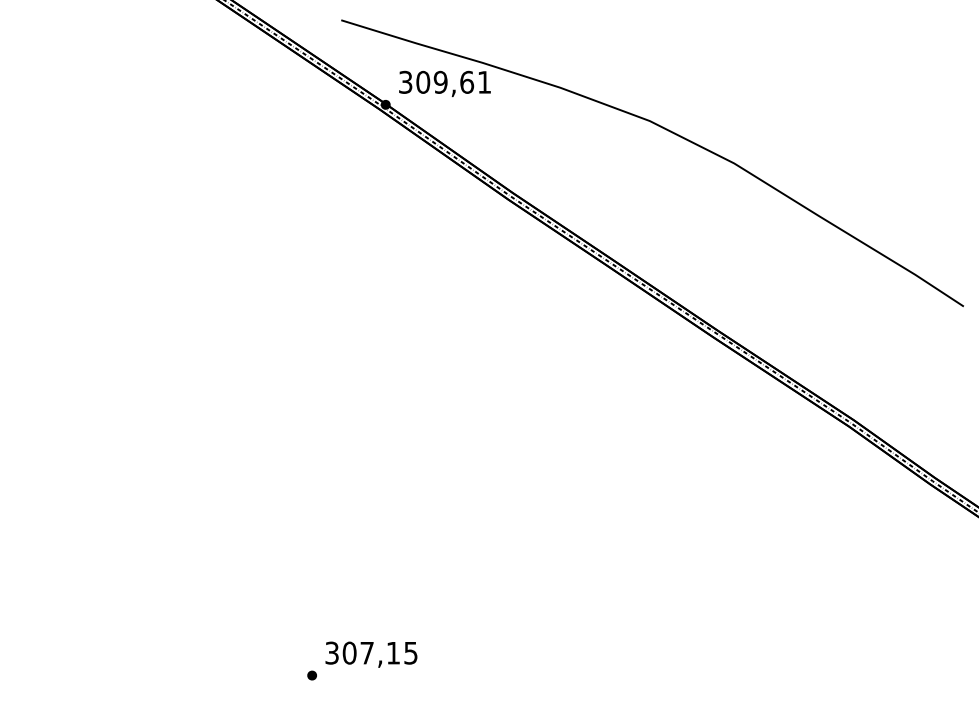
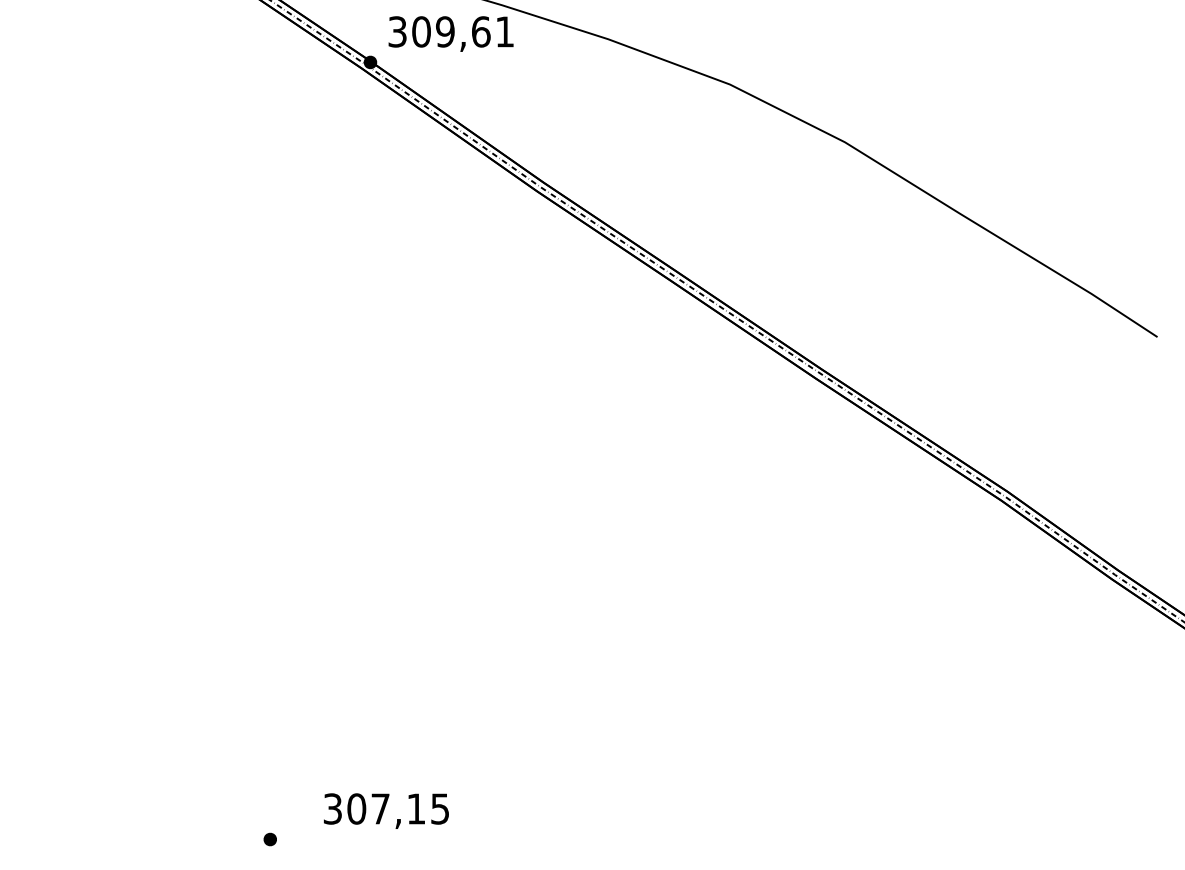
text: (371, 654) -> (386, 810), moved

